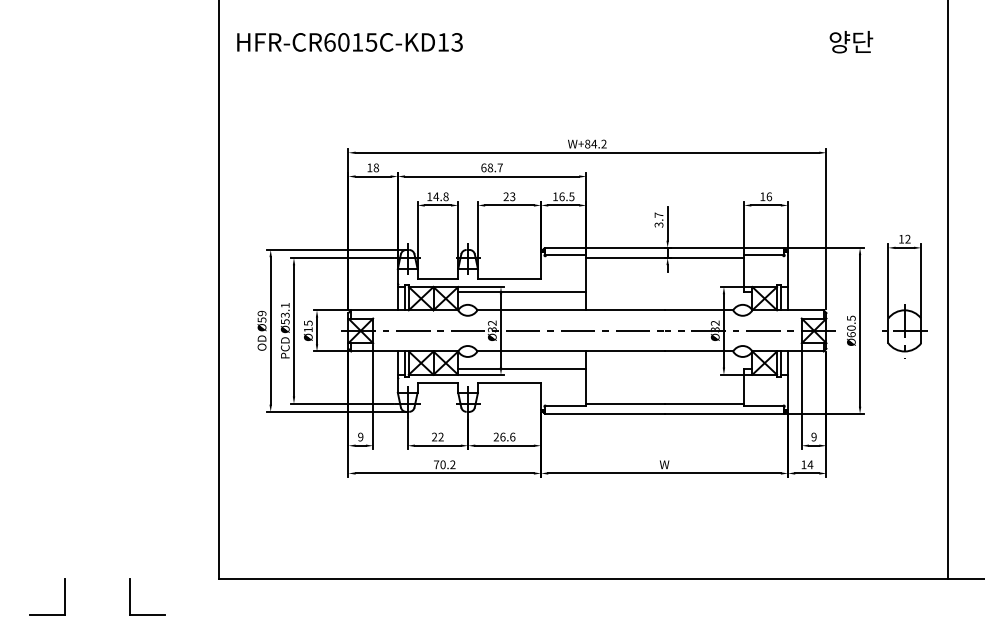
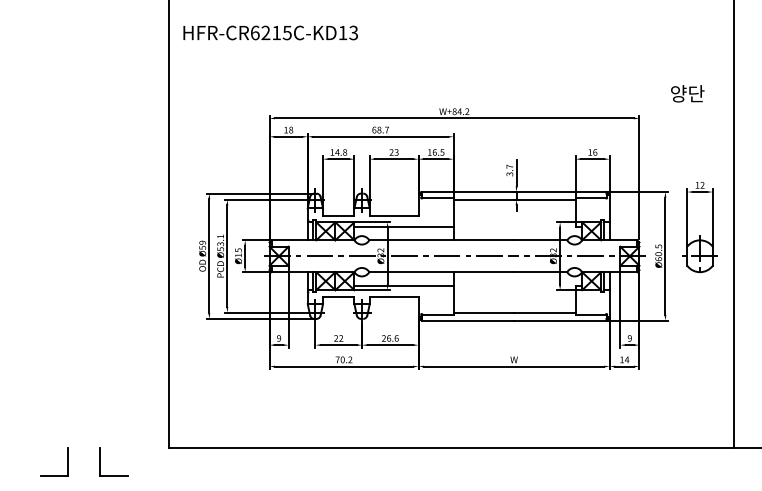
text: (343, 41) -> (265, 32), HFR-CR6015C-KD13 -> HFR-CR6215C-KD13
text: (851, 41) -> (687, 93), moved
part: (64, 596) -> (67, 461), moved

